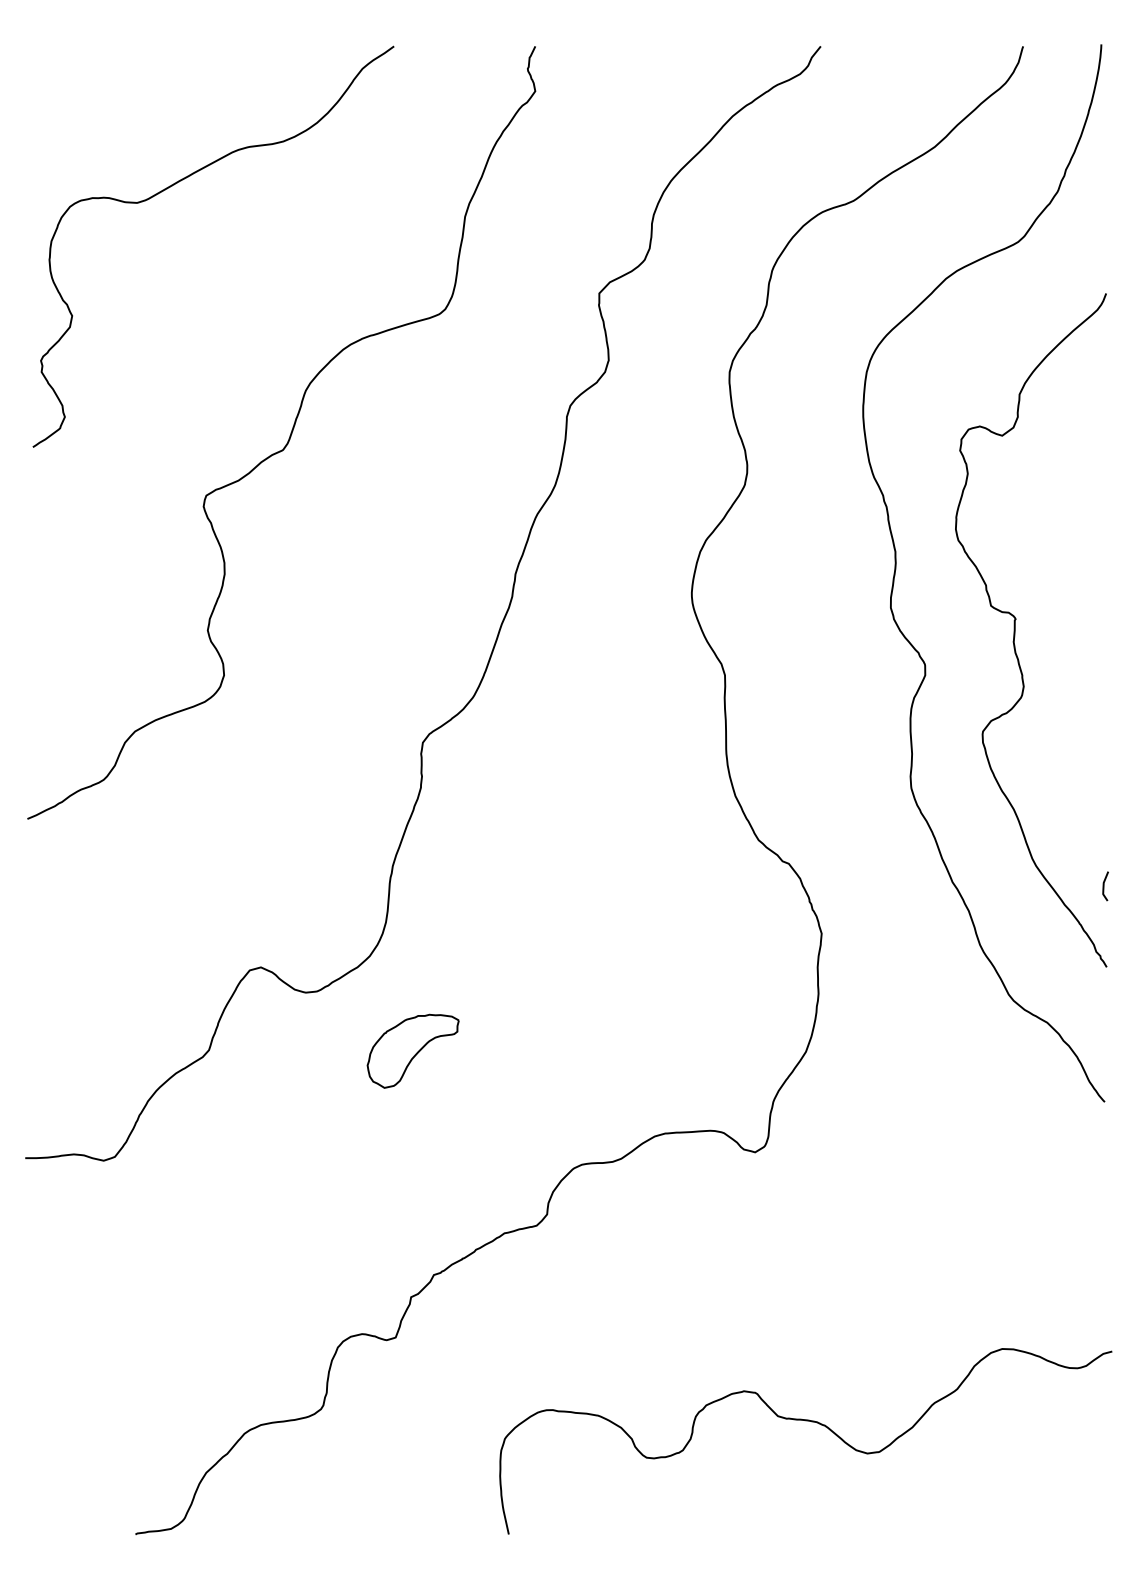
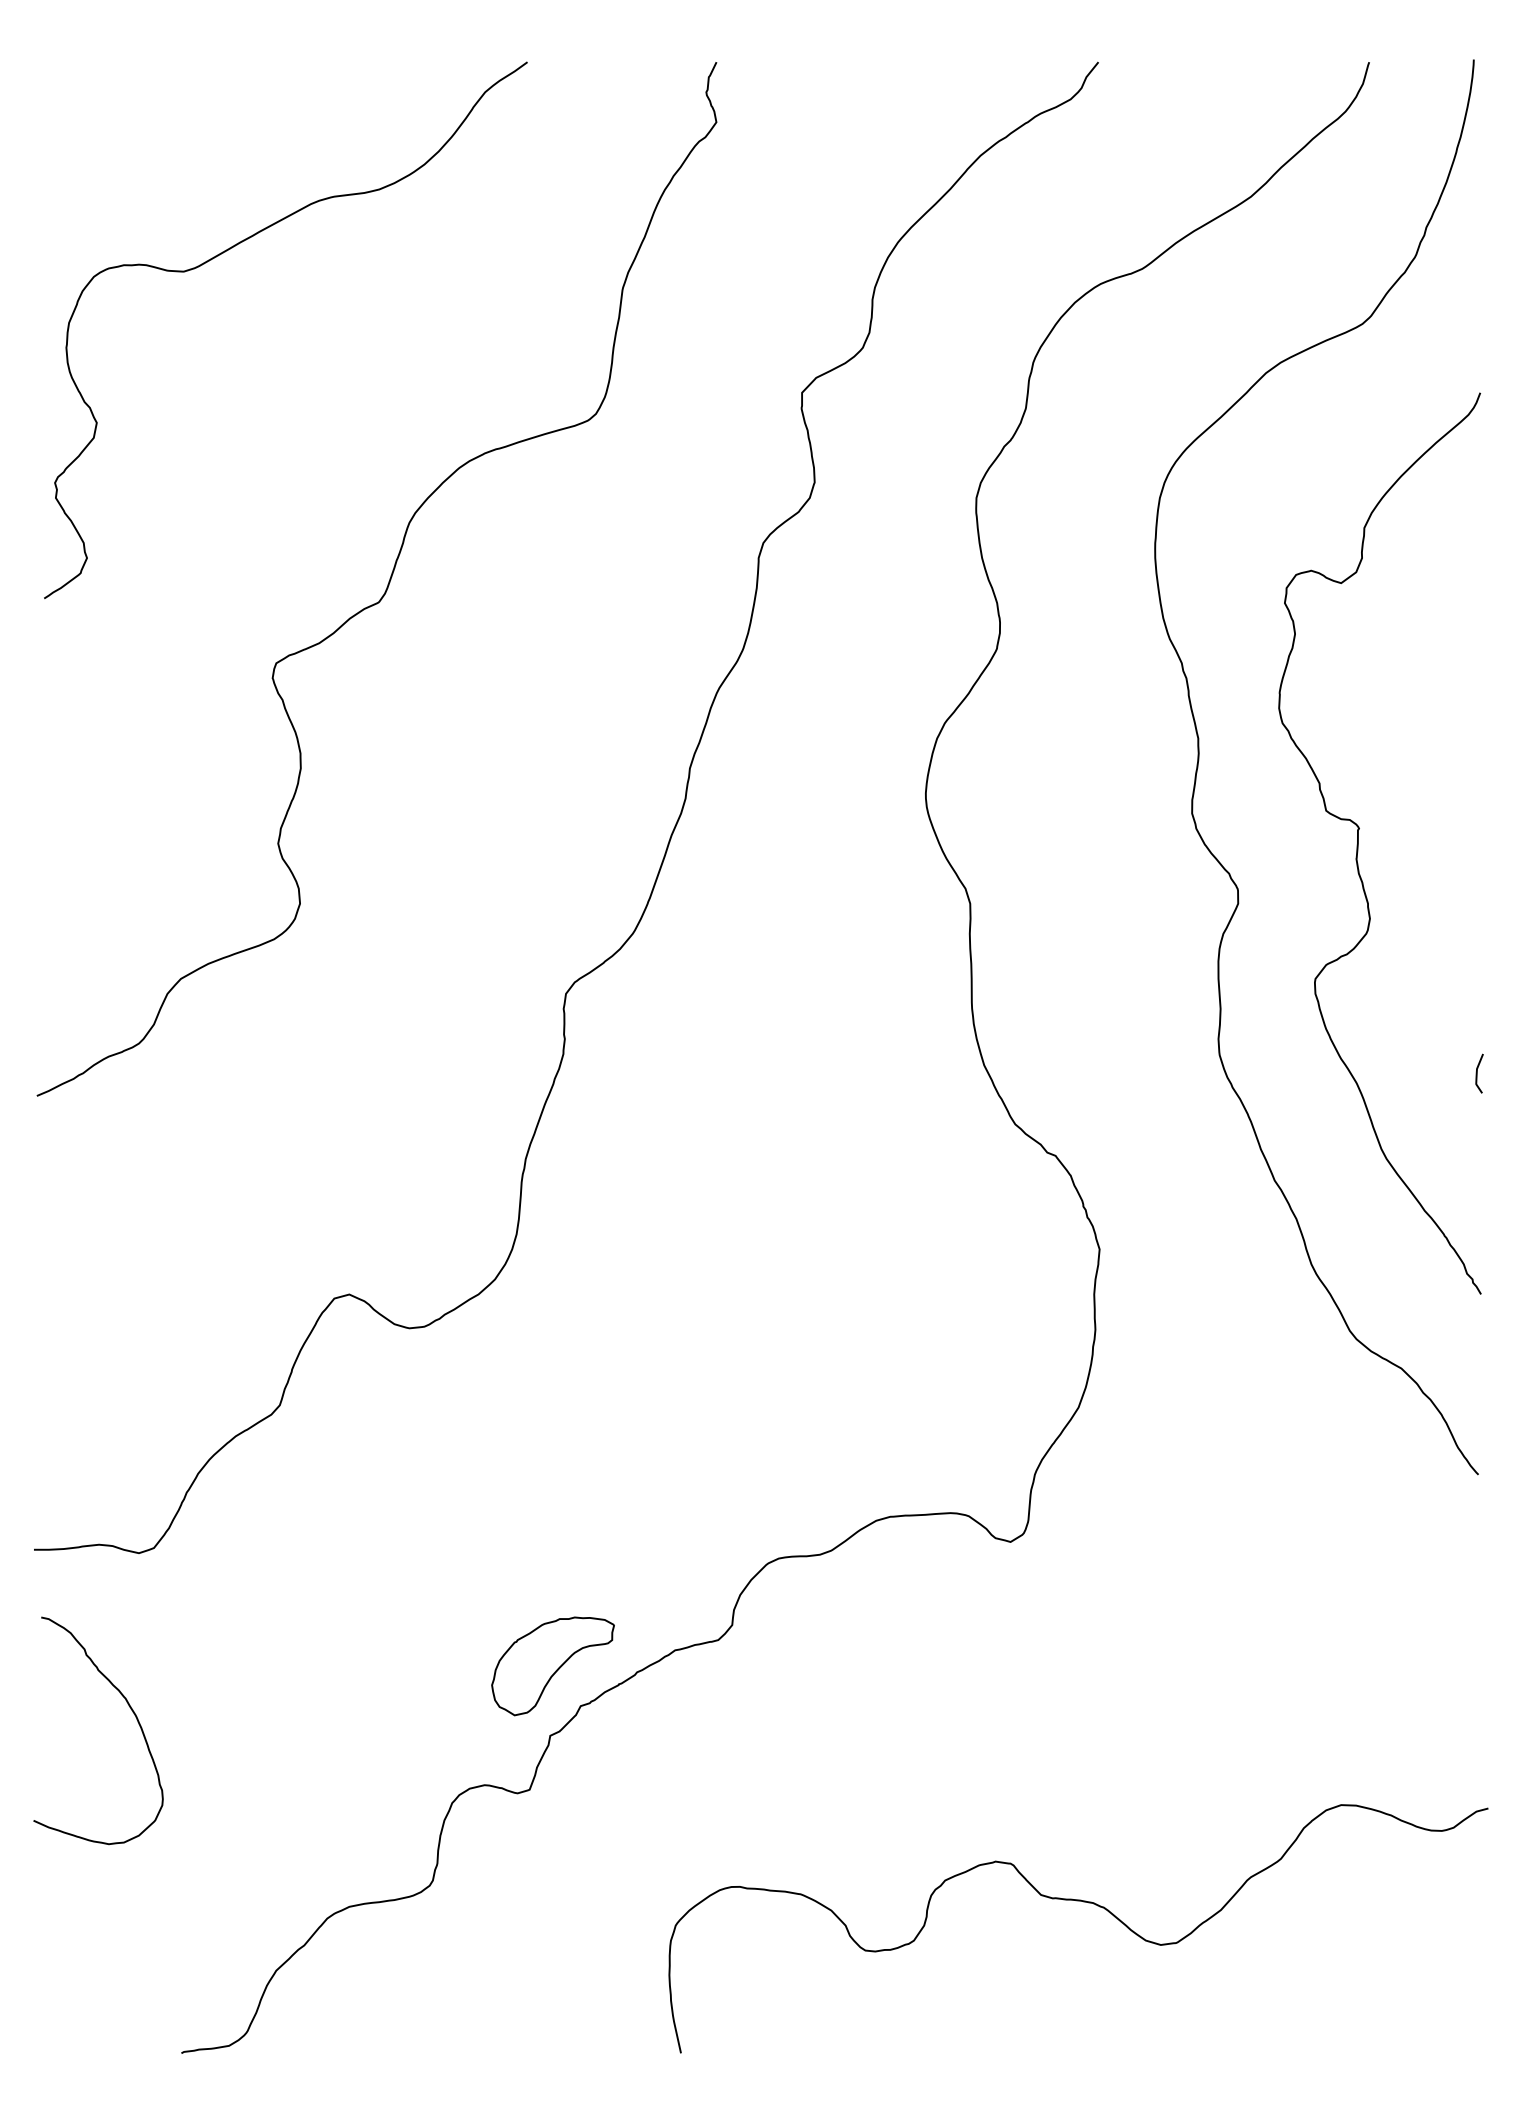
curve: (1104, 886) -> (1477, 1073), moved
part: (412, 1050) -> (552, 1665), moved
curve: (96, 1276) -> (129, 1708), added

